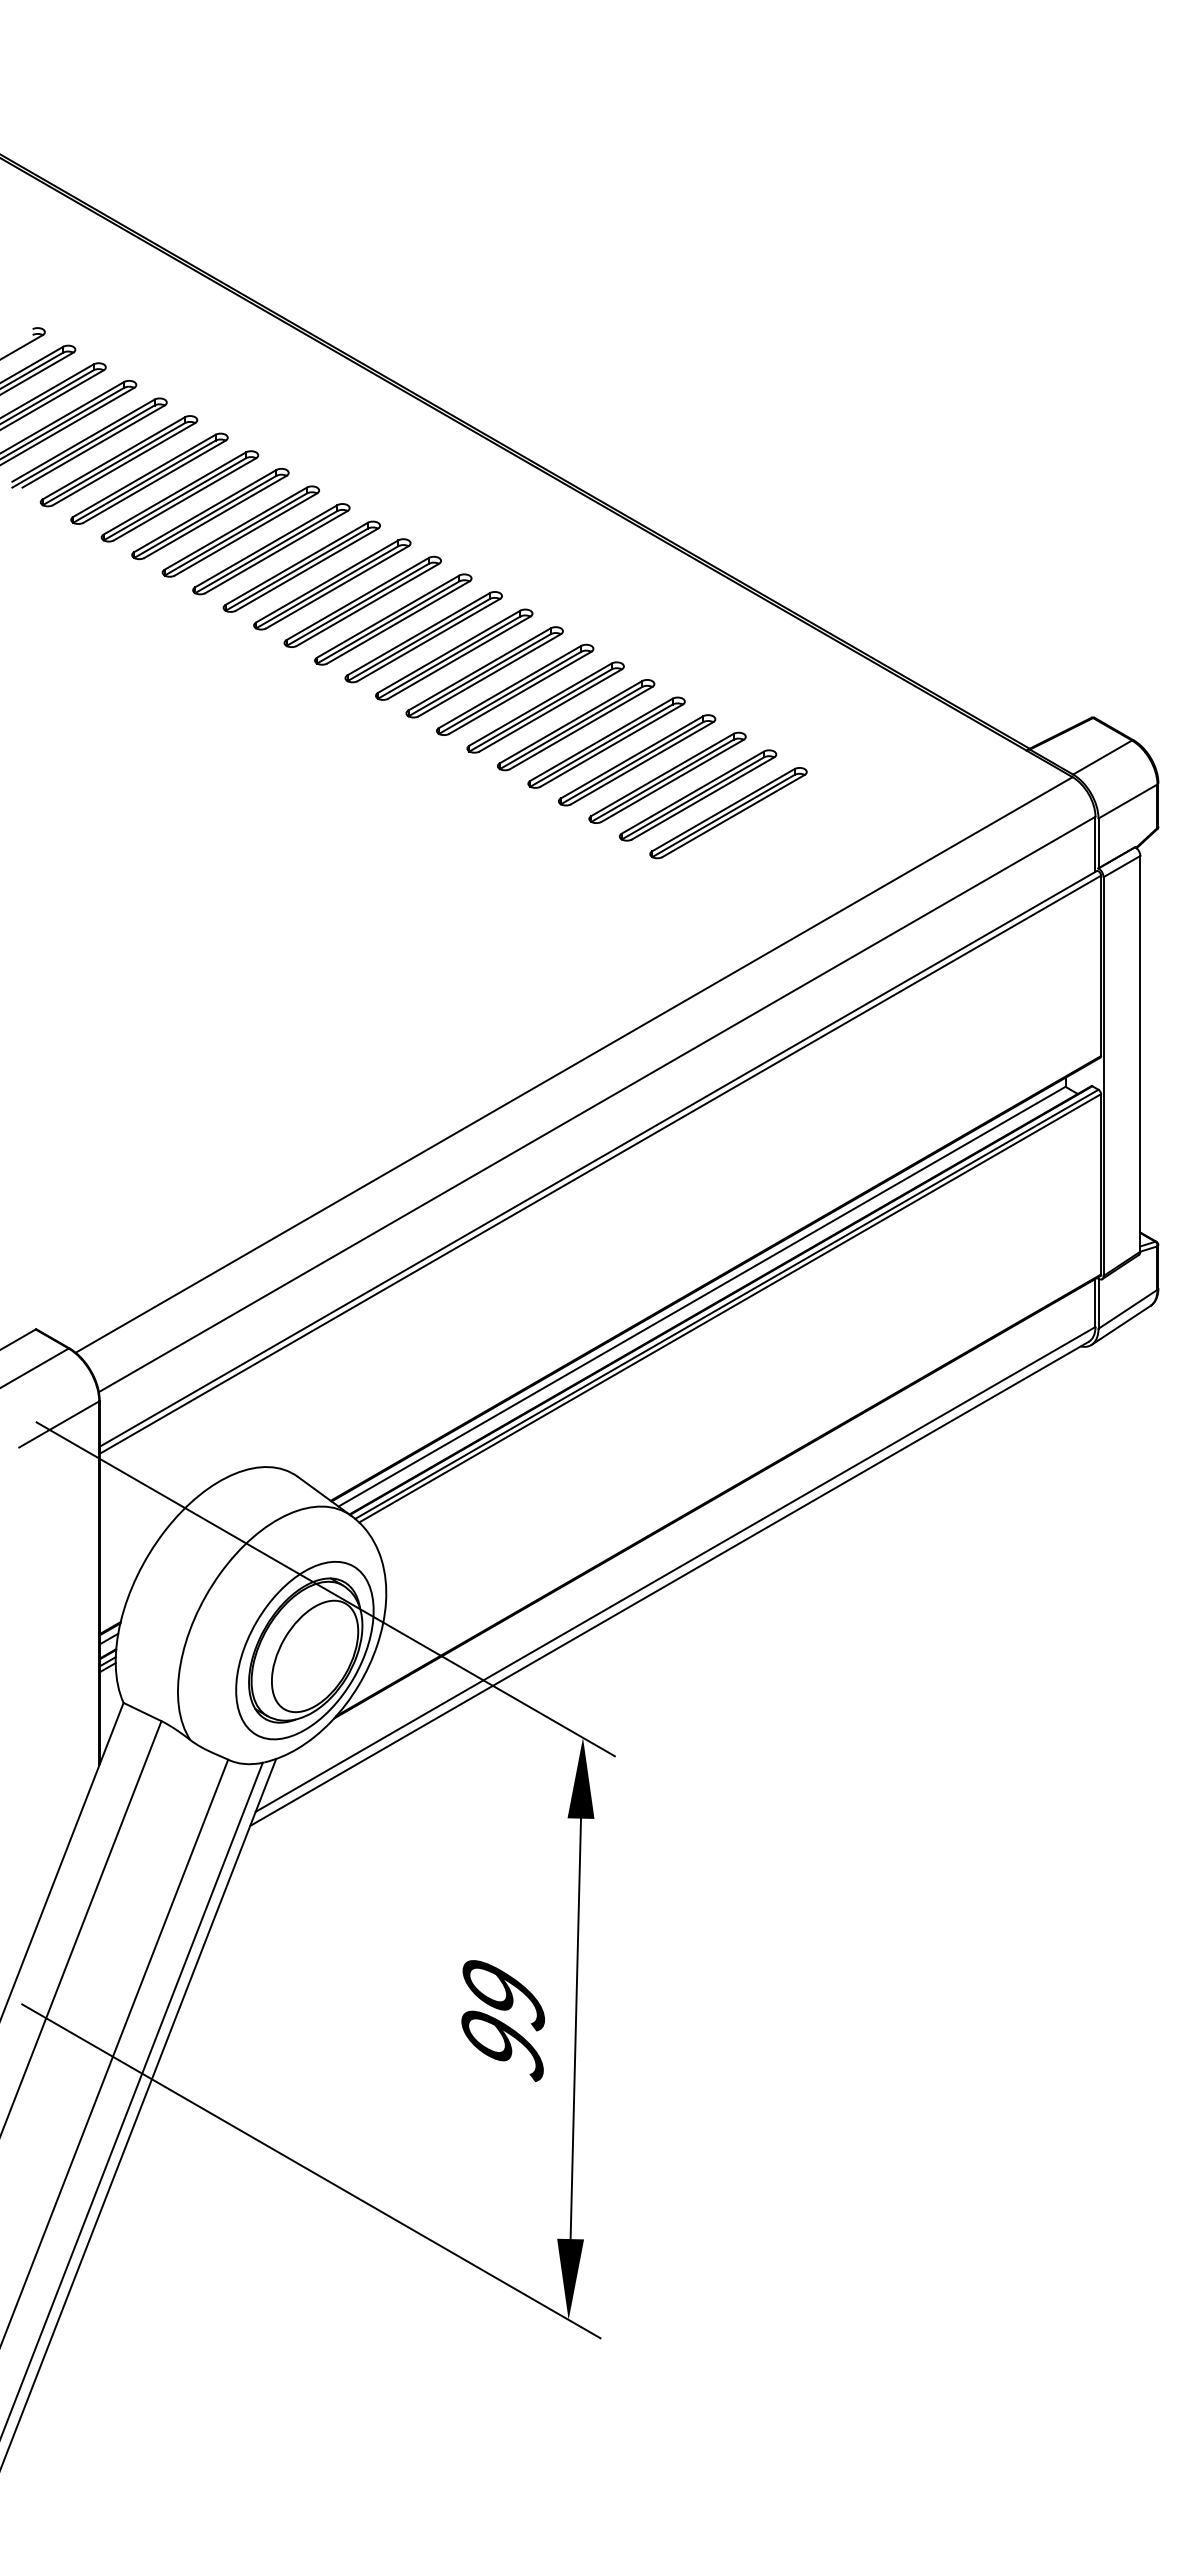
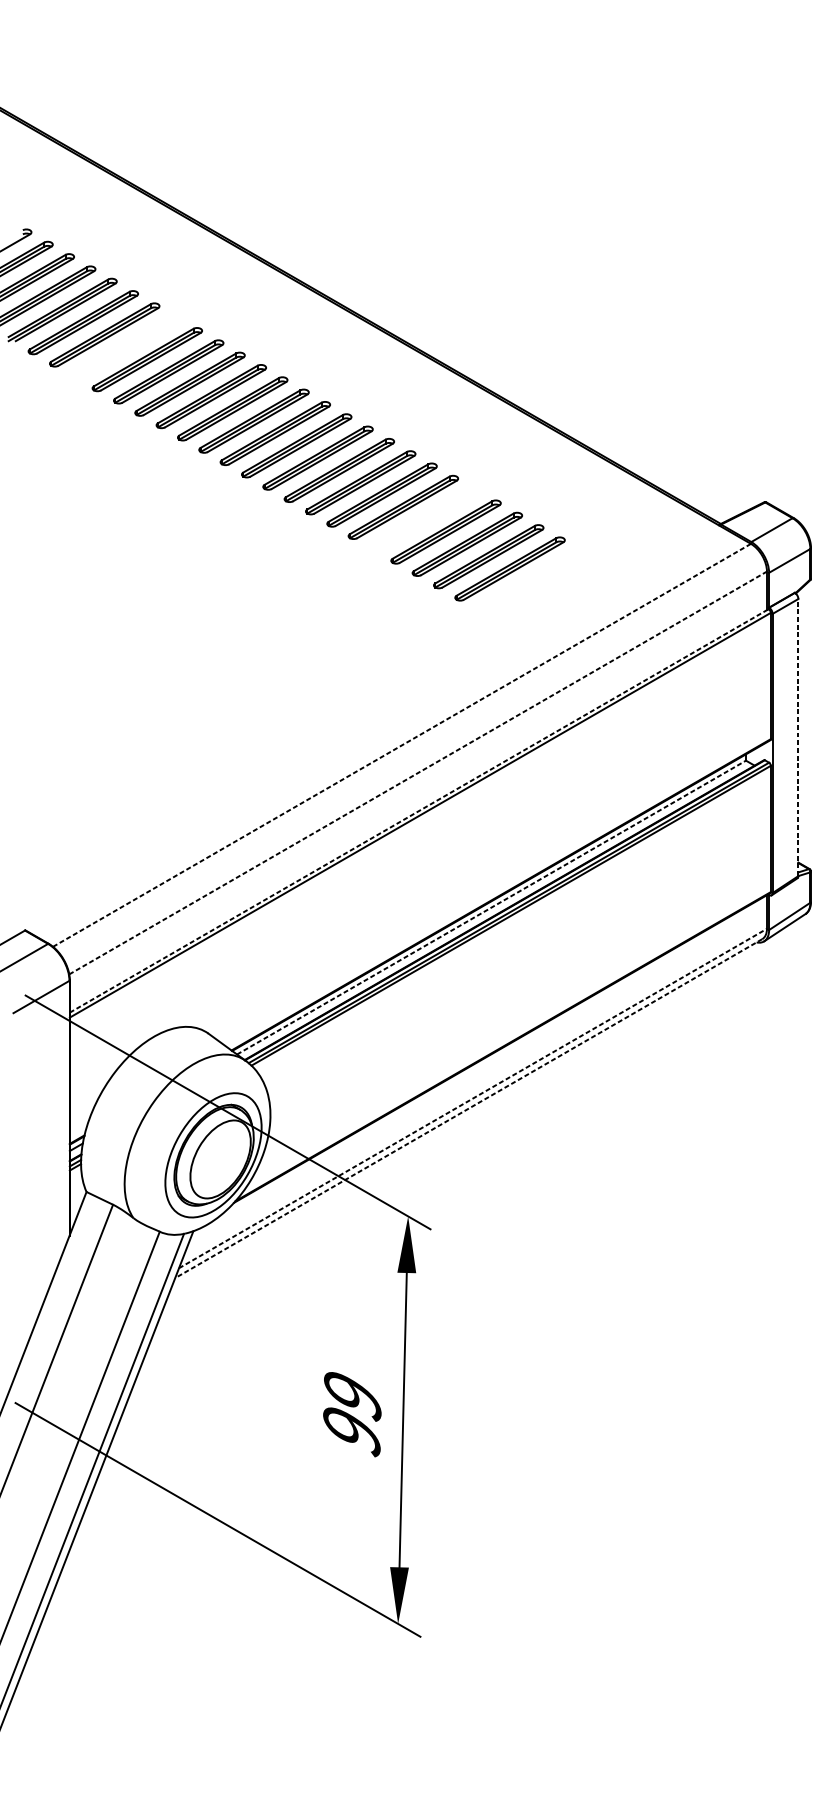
part: (179, 496) -> (125, 347), removed
part: (606, 742) -> (424, 519), removed
line: (1140, 1053) -> (798, 737), solid -> dashed
line: (574, 1064) -> (402, 745), solid -> dashed
line: (597, 1104) -> (418, 773), solid -> dashed
line: (598, 1158) -> (419, 810), solid -> dashed
line: (702, 1296) -> (491, 907), solid -> dashed
line: (675, 1569) -> (472, 1098), solid -> dashed
line: (669, 1584) -> (468, 1109), solid -> dashed

